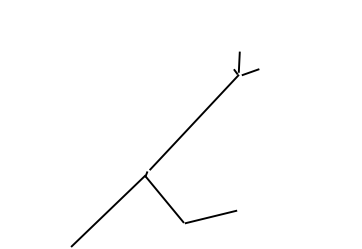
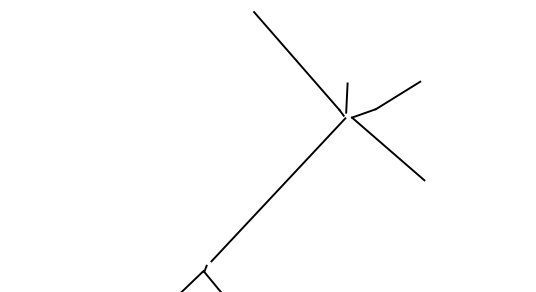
line: (206, 37) -> (296, 60), added
line: (272, 60) -> (397, 95), added
line: (266, 95) -> (388, 148), added

